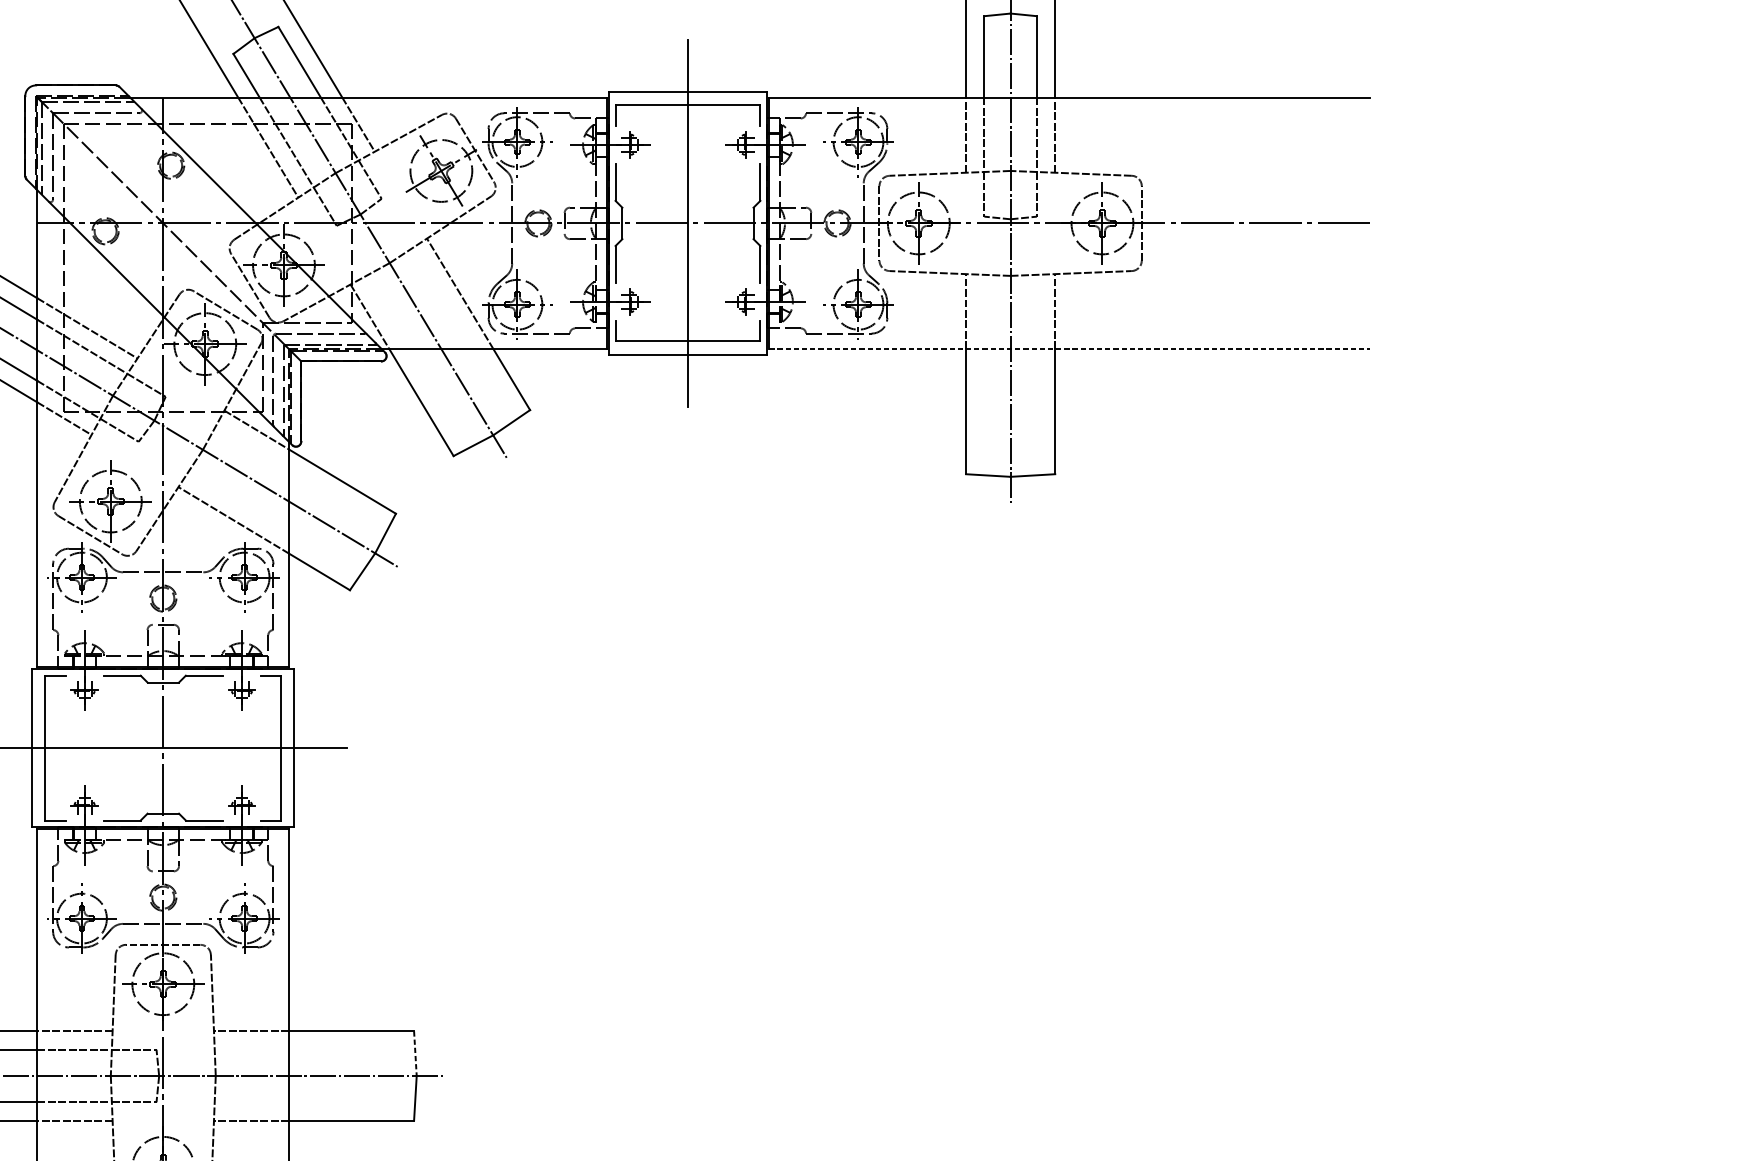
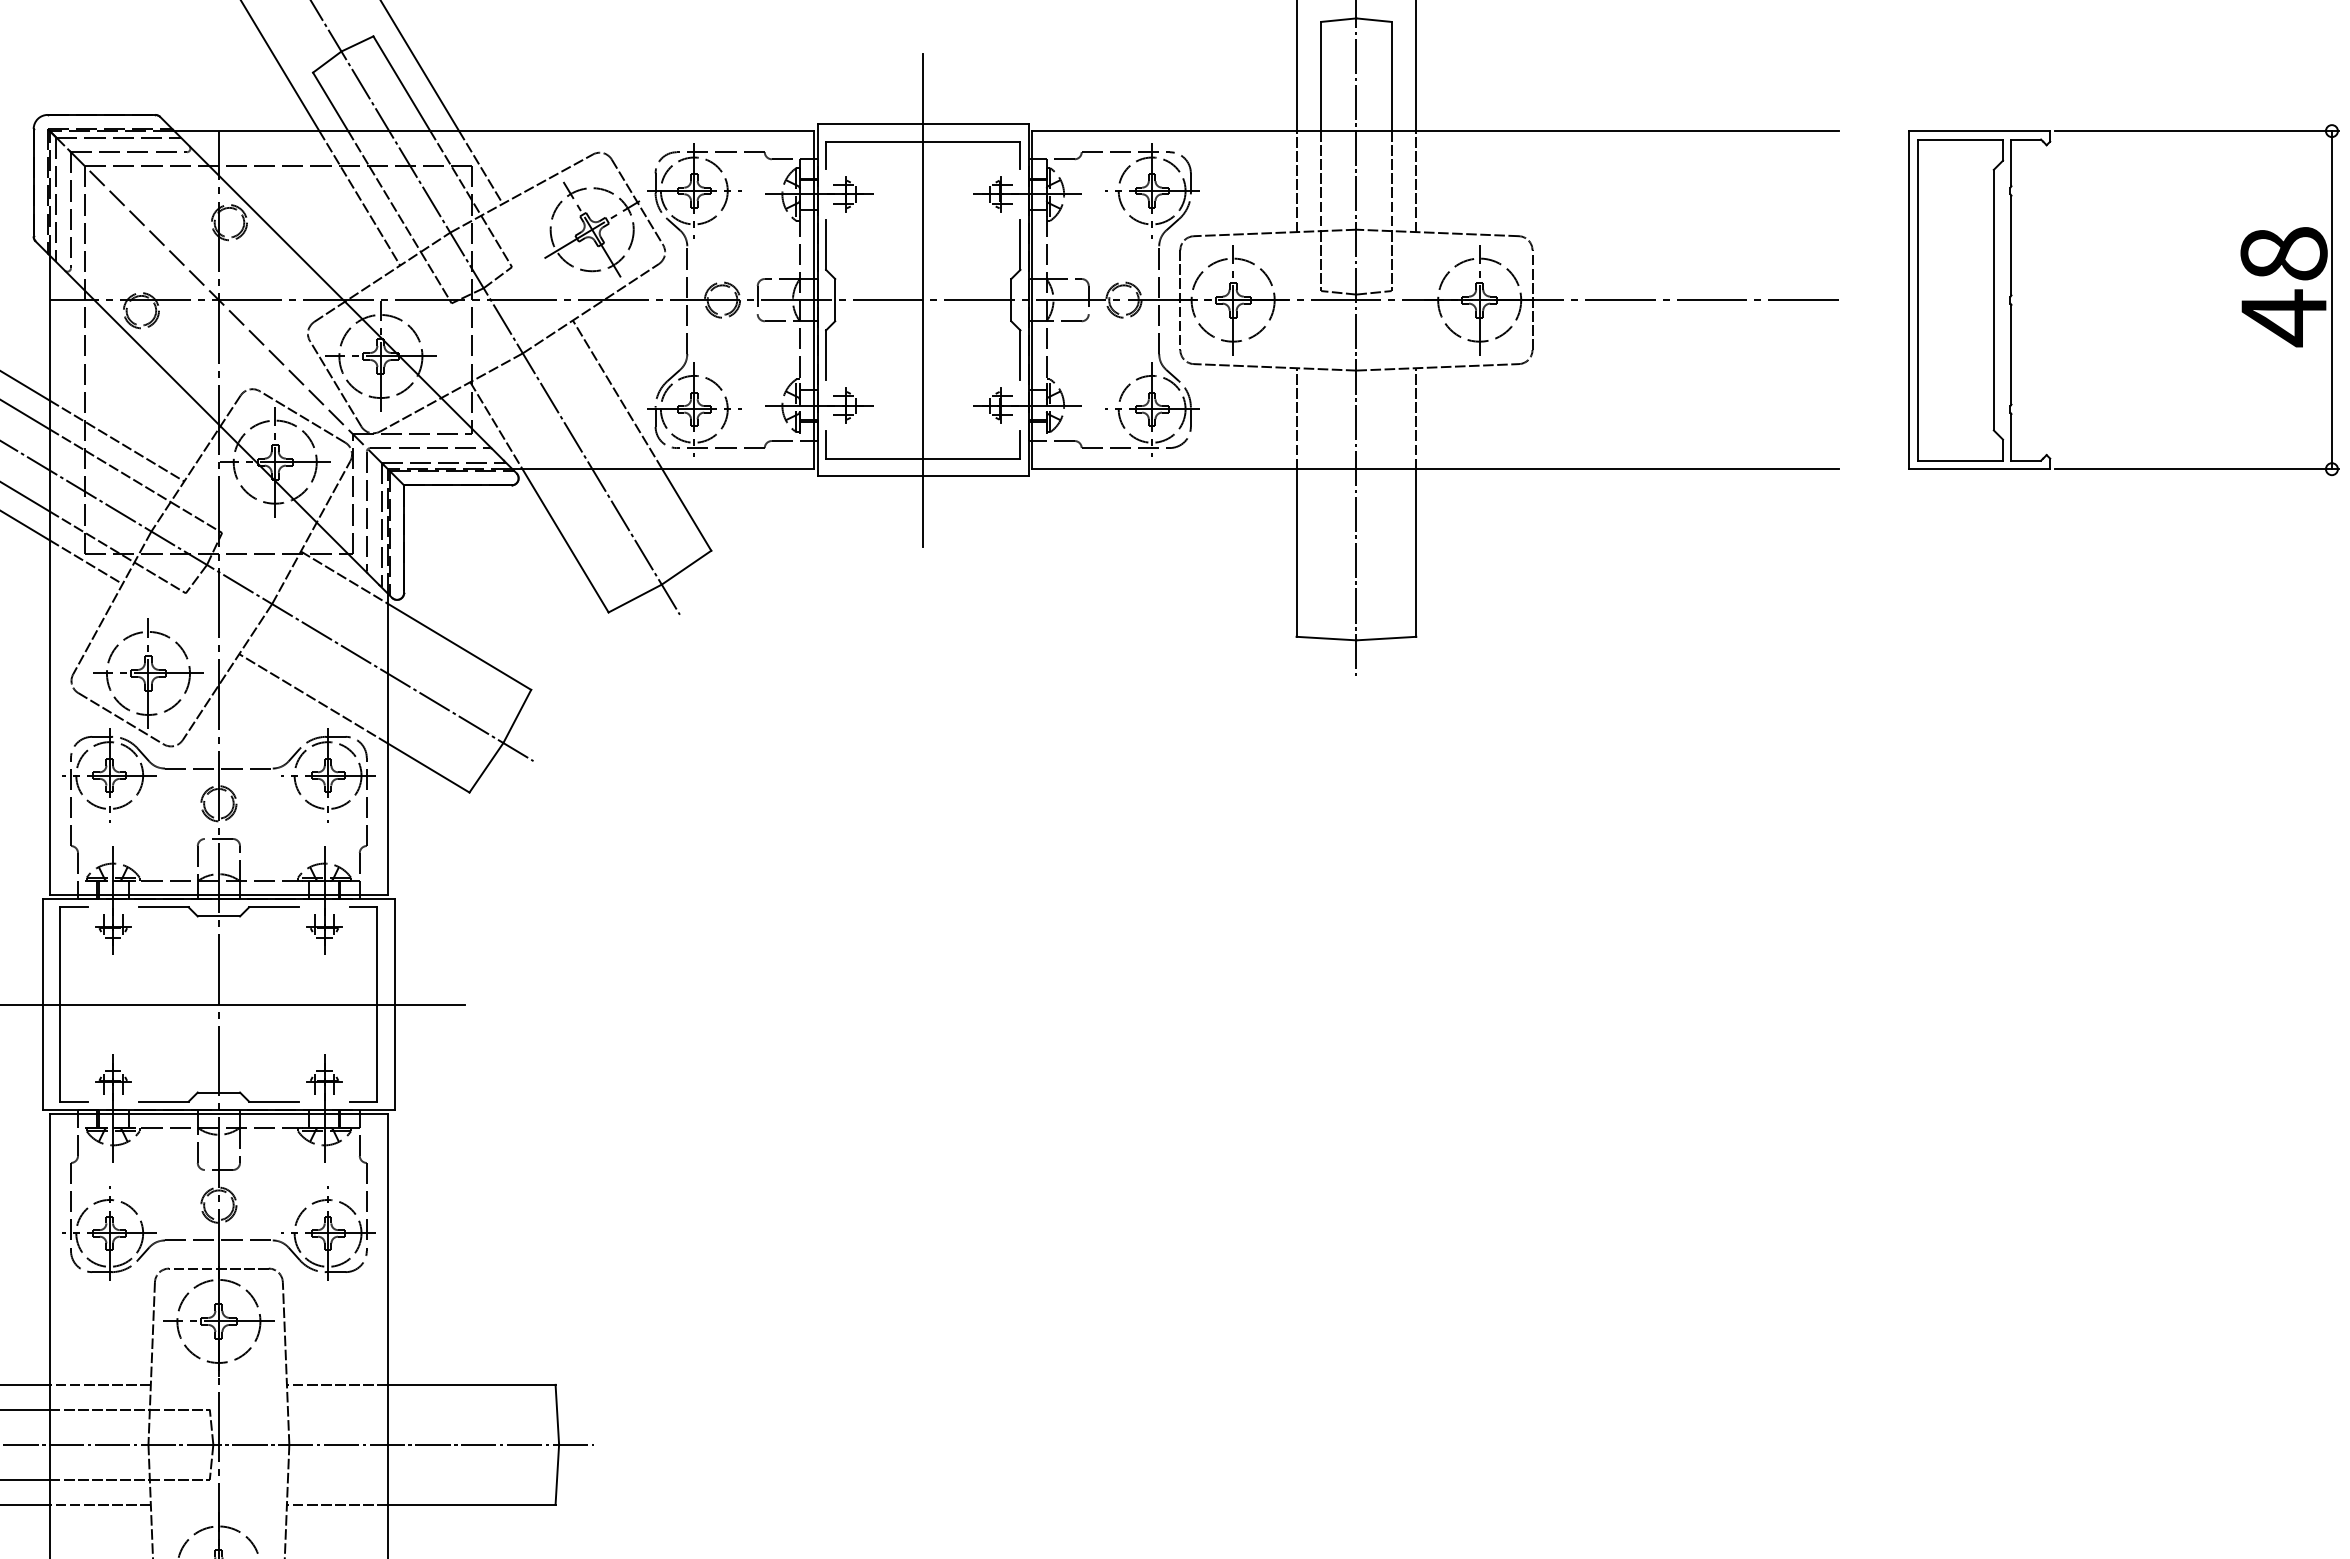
part: (1499, 219) -> (2012, 295), added
line: (1070, 349) -> (1436, 469), dashed -> solid
line: (415, 1053) -> (557, 1414), dashed -> solid

